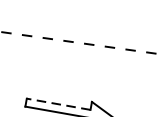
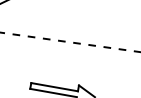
line: (58, 104) -> (54, 87), dashed -> solid

